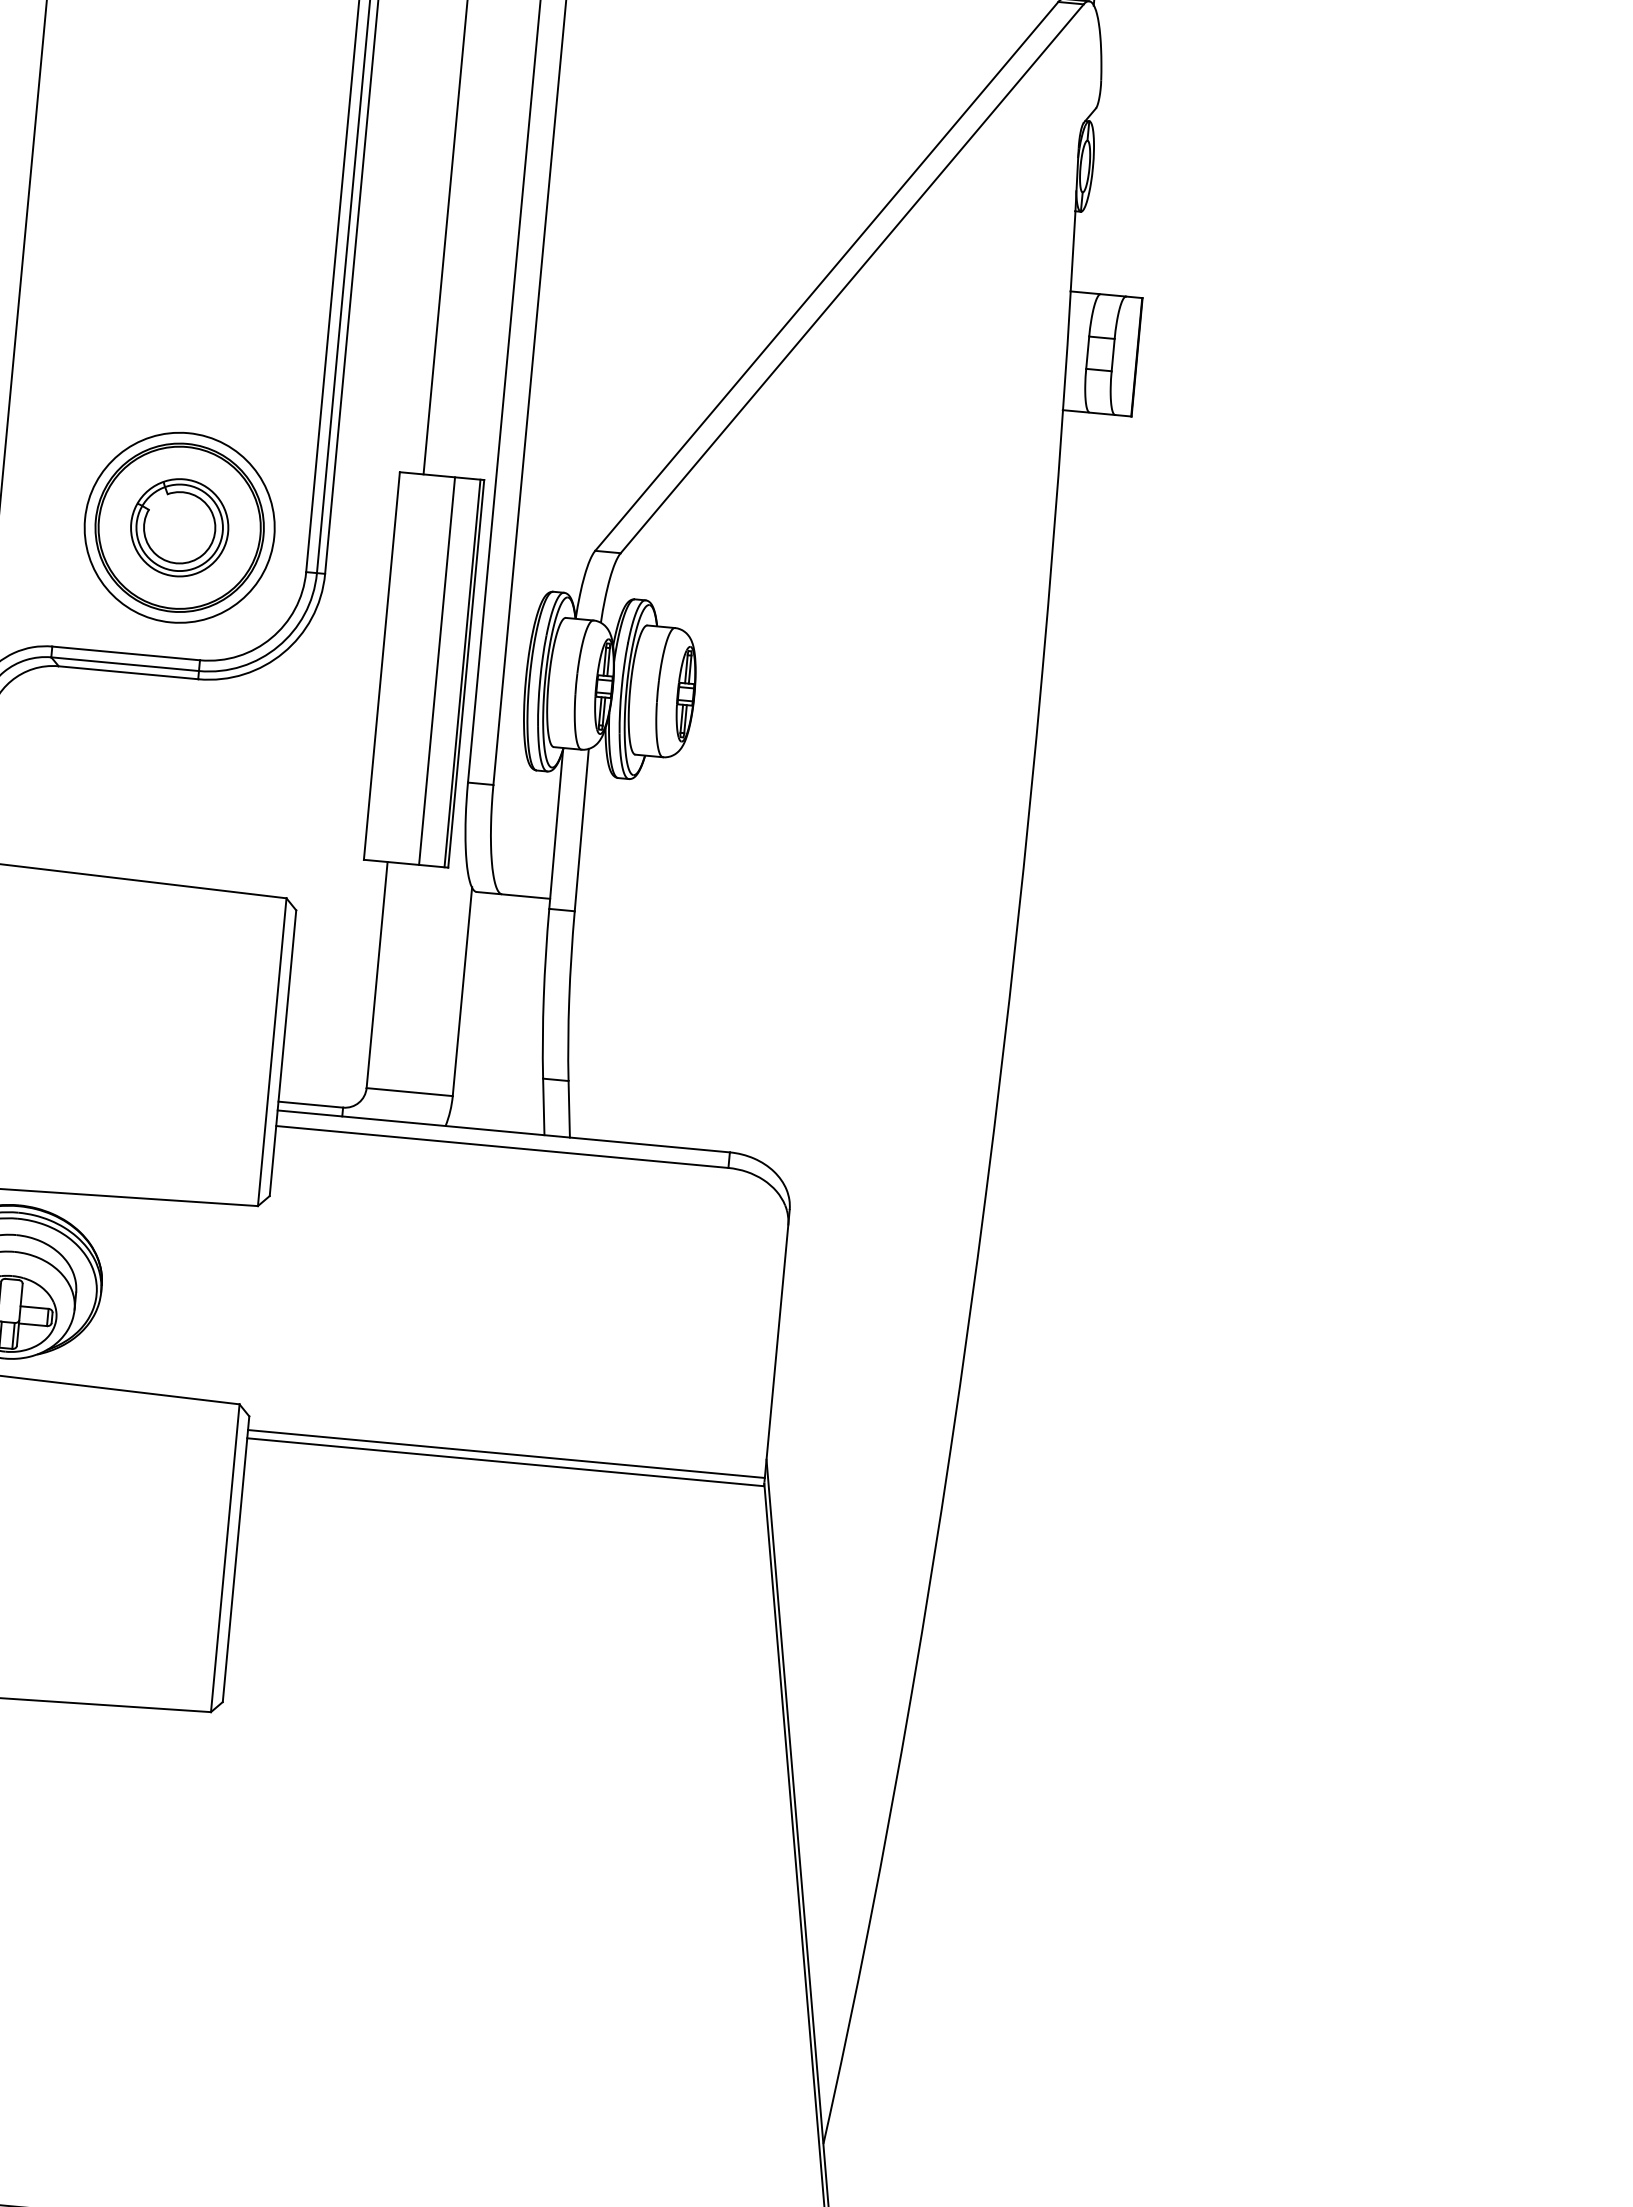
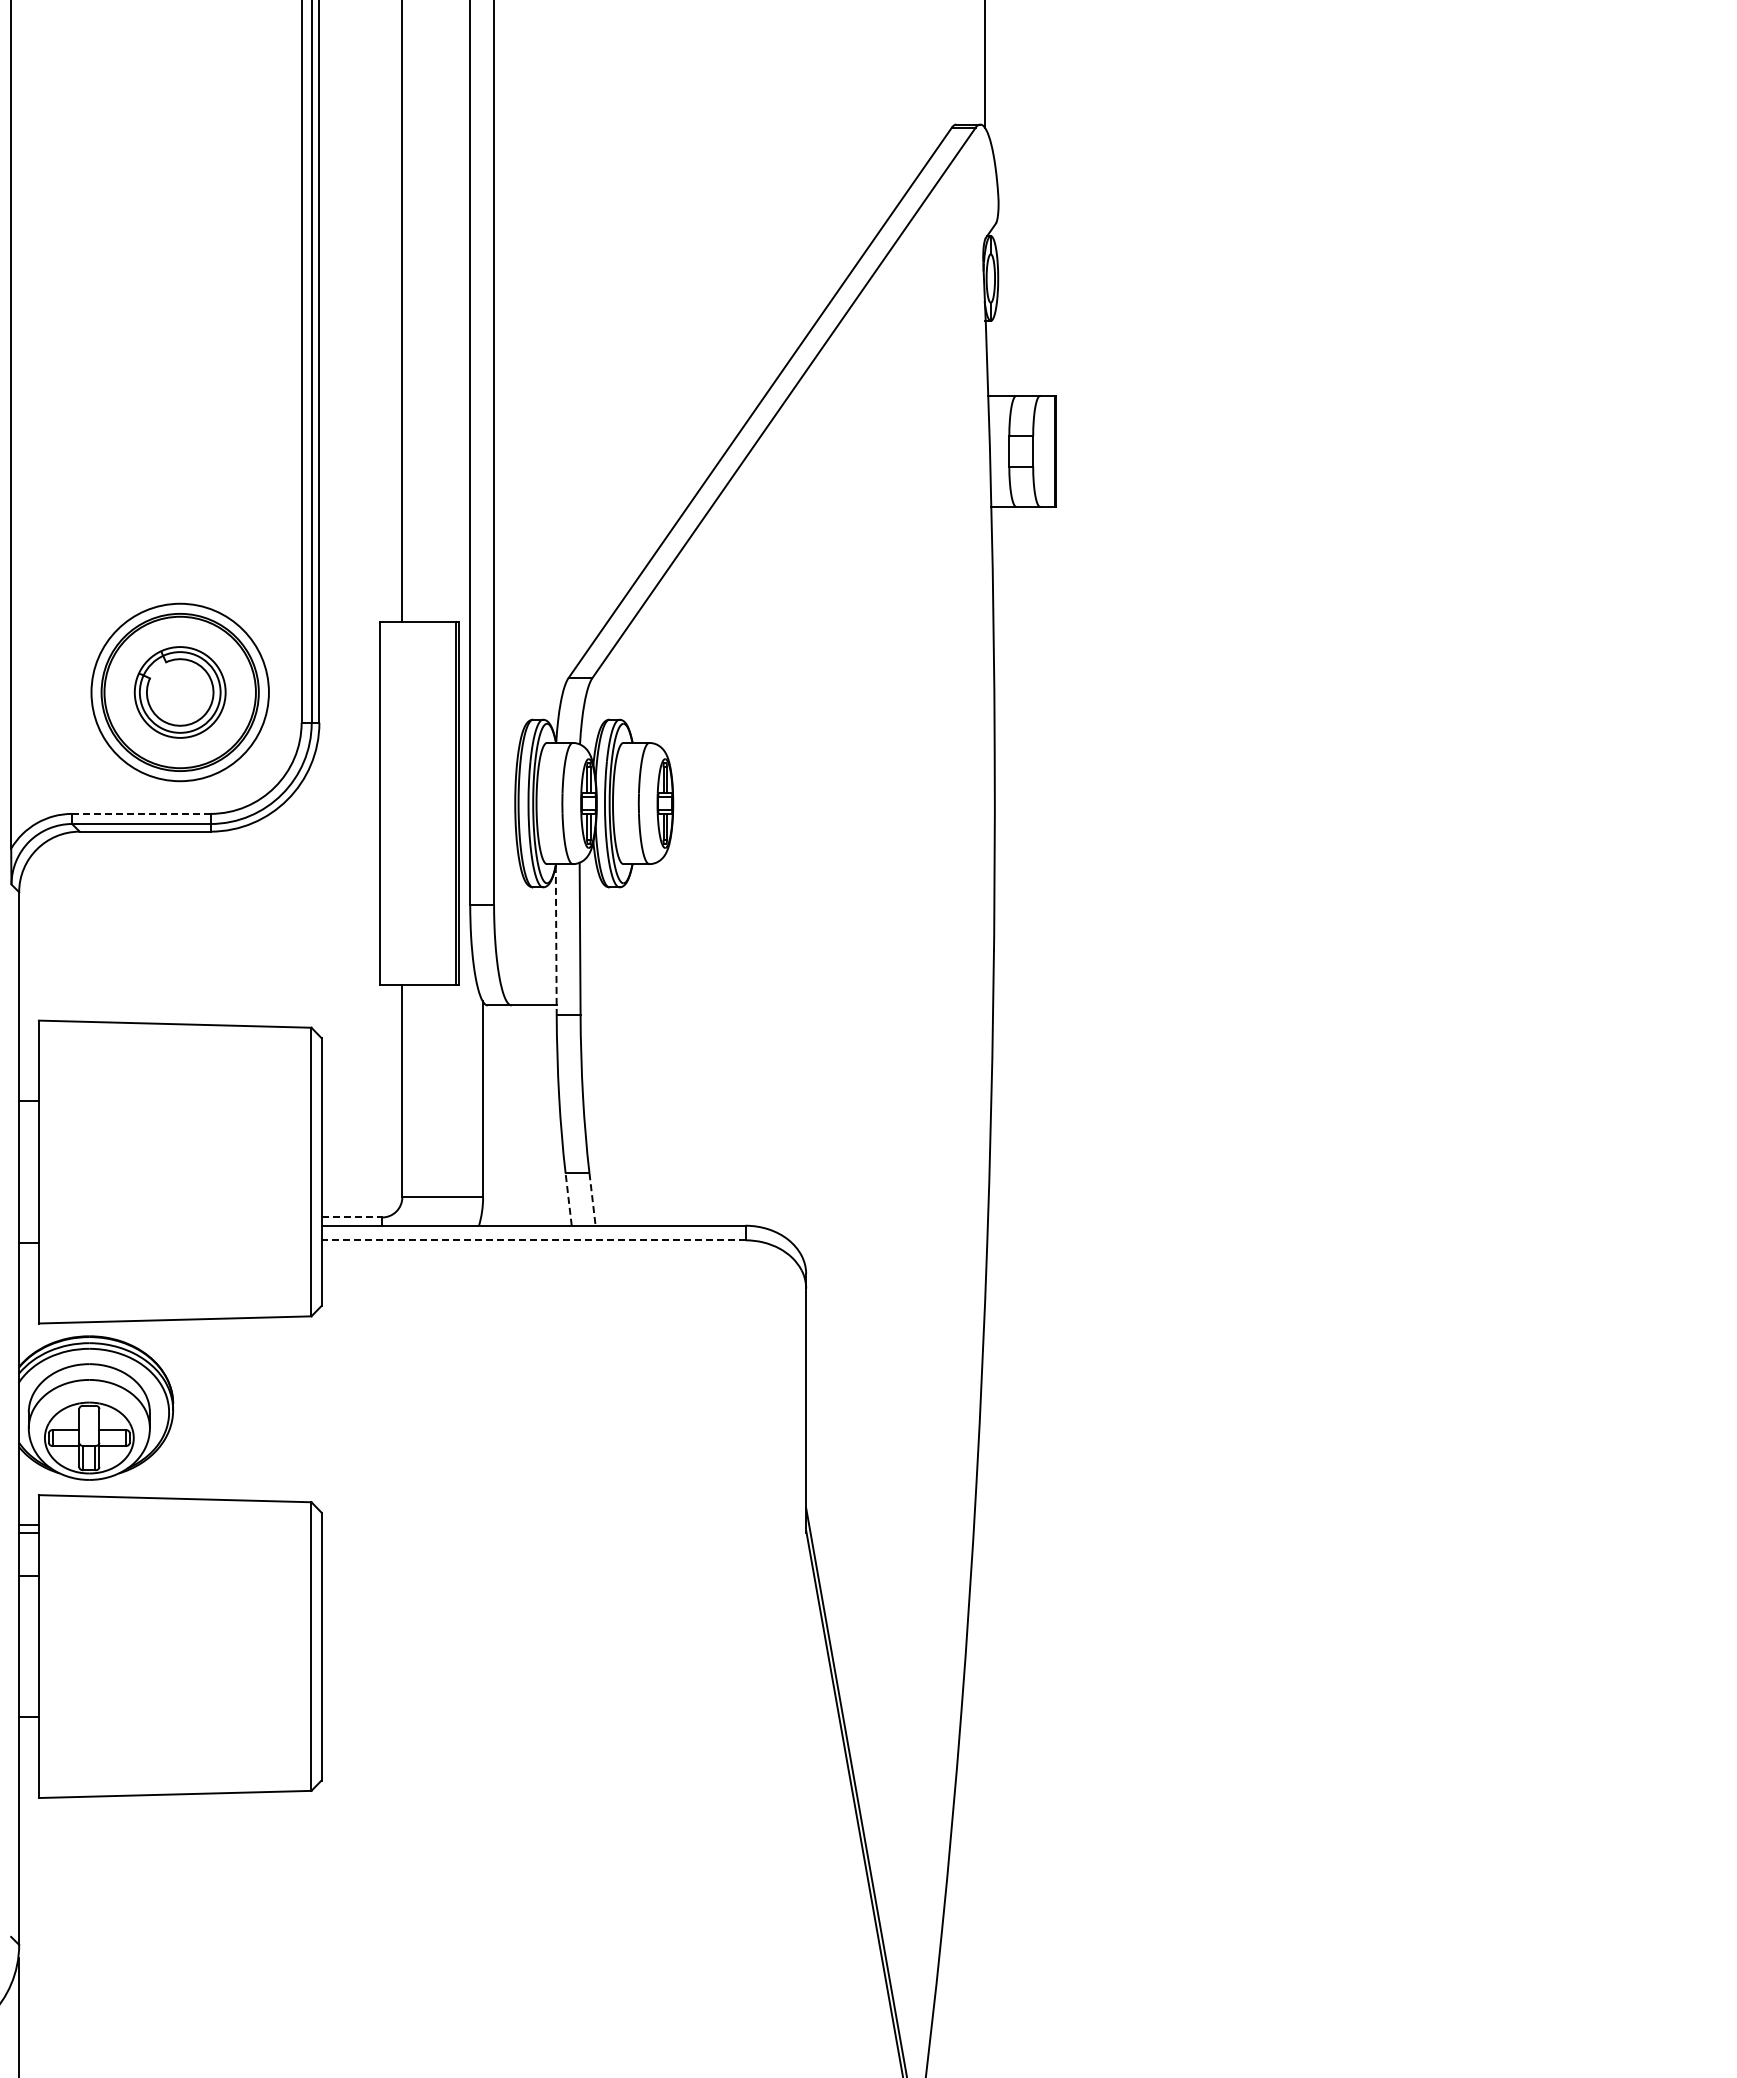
line: (125, 652) -> (140, 813), solid -> dashed
line: (436, 671) -> (431, 803), removed
line: (556, 829) -> (556, 940), solid -> dashed
line: (311, 1104) -> (352, 1217), solid -> dashed
line: (543, 1106) -> (568, 1199), solid -> dashed
line: (569, 1110) -> (592, 1200), solid -> dashed
line: (502, 1147) -> (533, 1240), solid -> dashed
line: (506, 1454) -> (563, 1525), removed
line: (505, 1462) -> (563, 1533), removed

